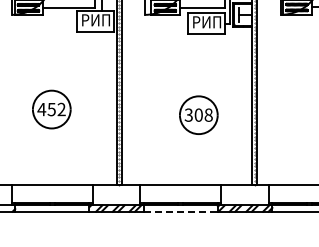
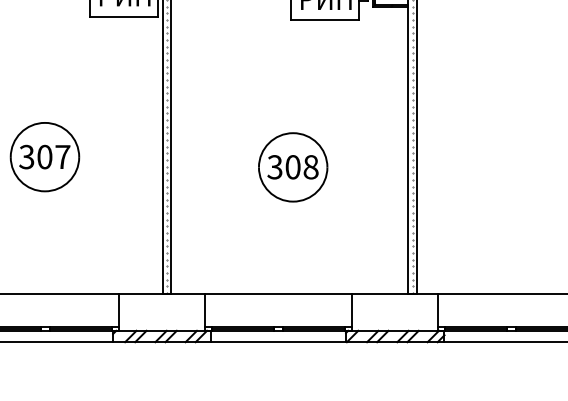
text: (51, 109) -> (44, 156), 452 -> 307
part: (198, 114) -> (292, 166), moved
line: (181, 211) -> (279, 341), dashed -> solid

